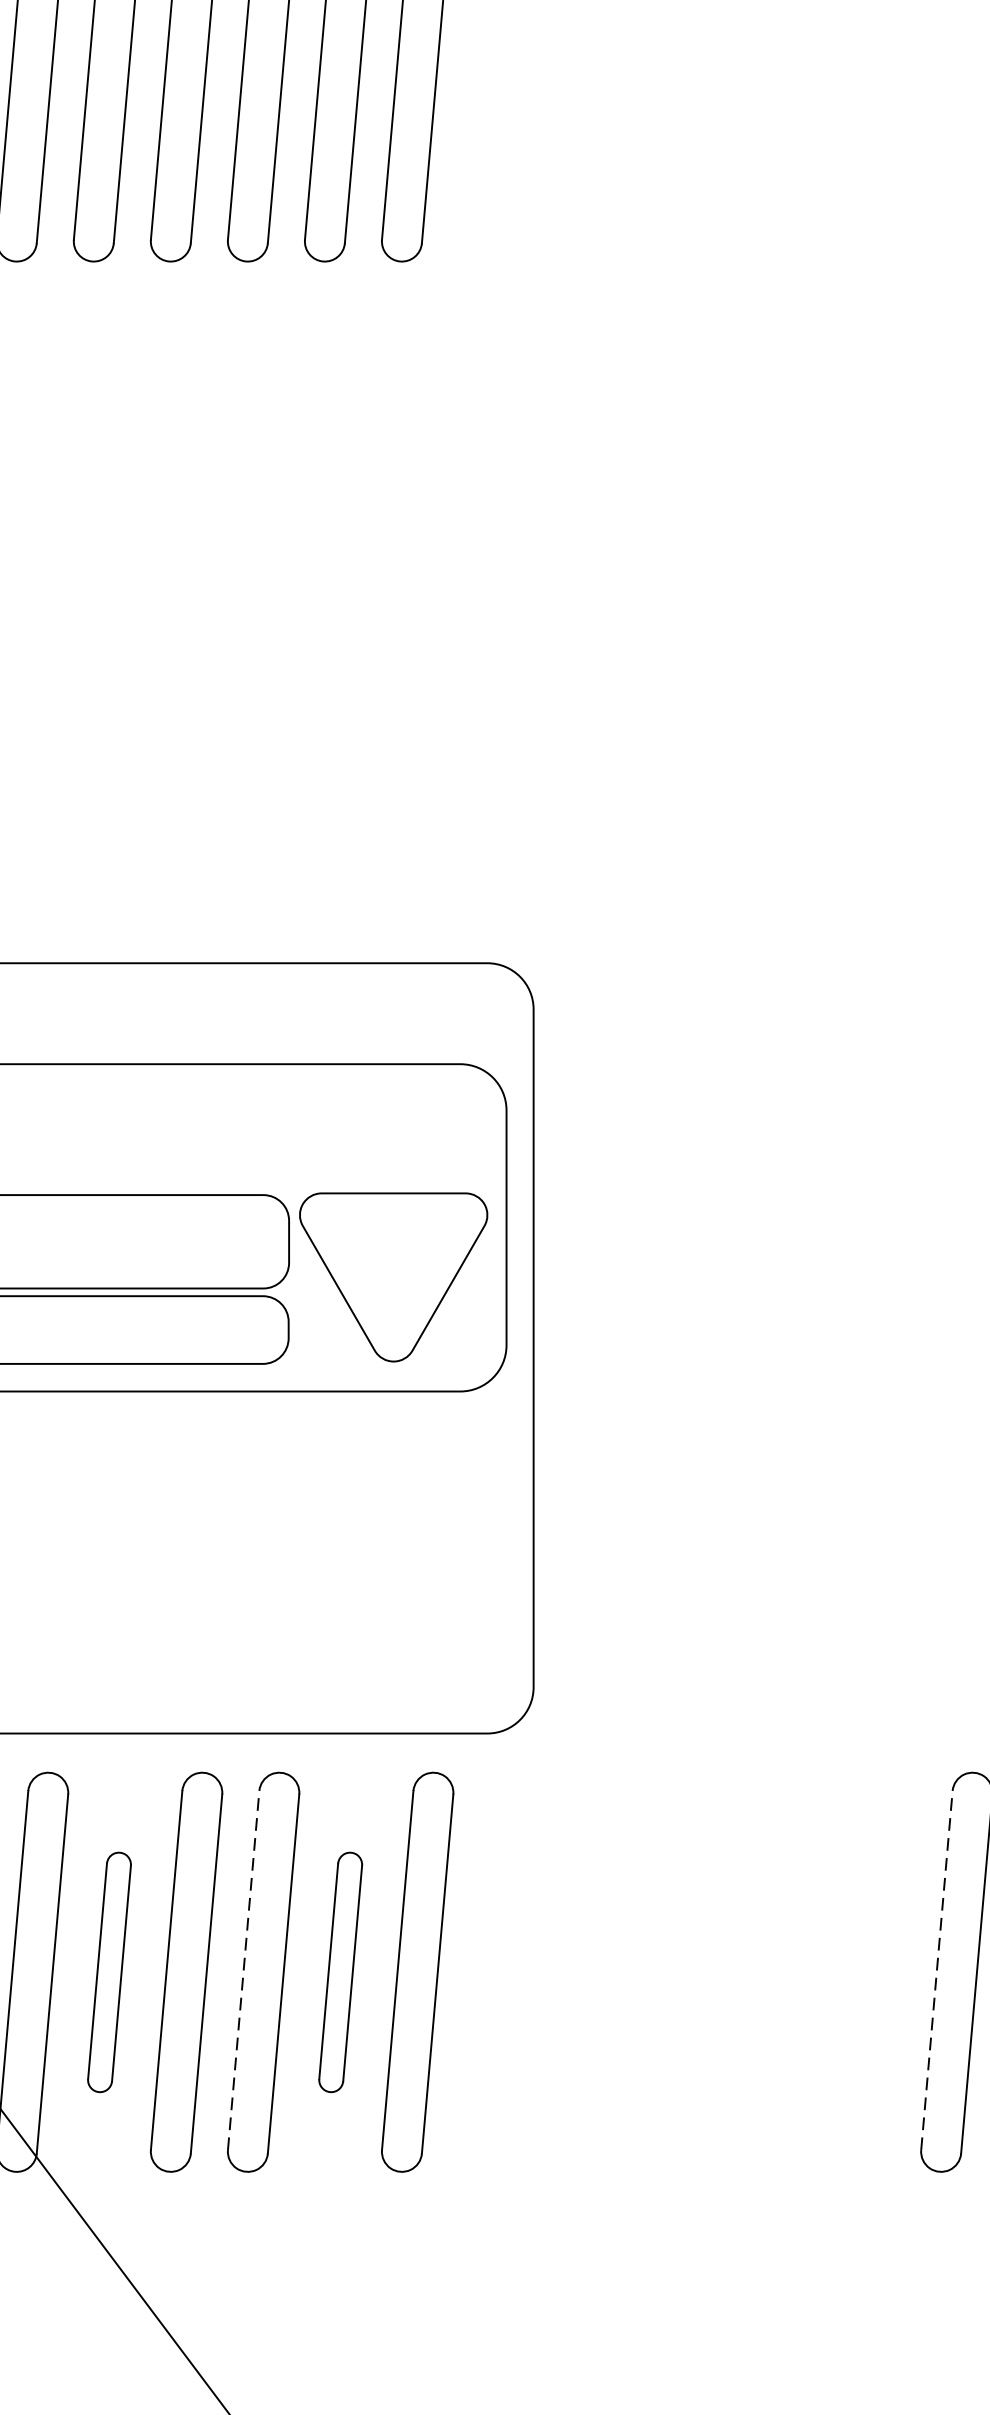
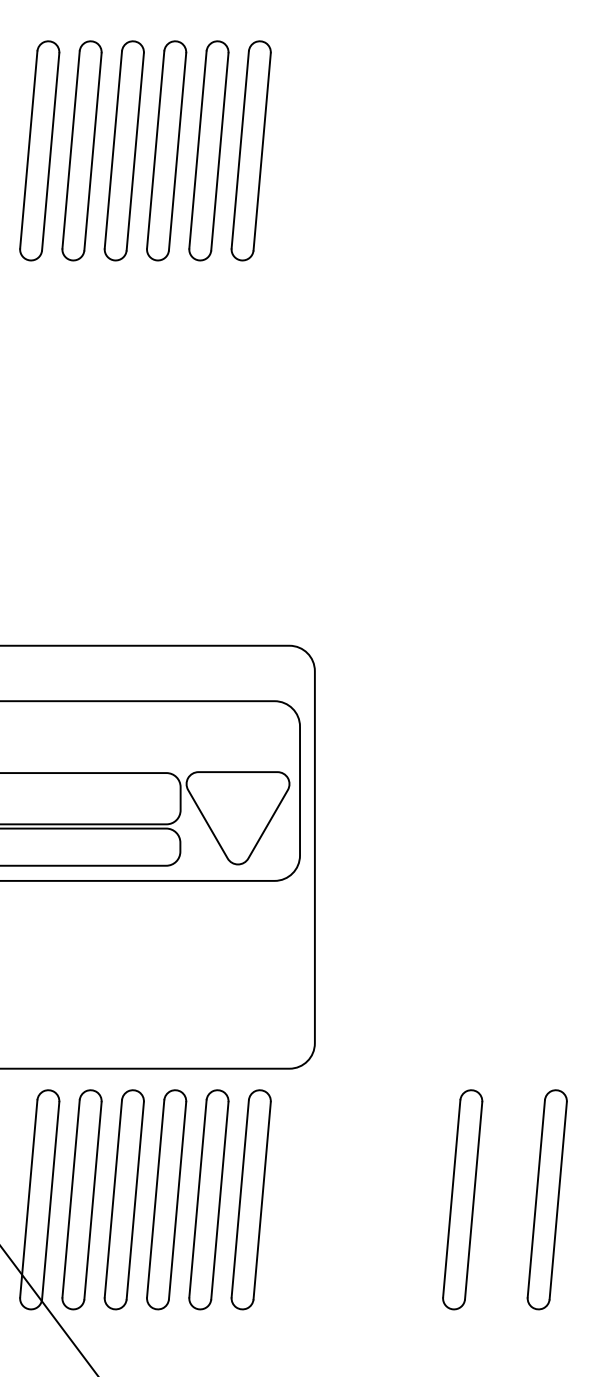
line: (243, 1969) -> (155, 1198), dashed -> solid
line: (937, 1969) -> (536, 1198), dashed -> solid
part: (108, 1971) -> (81, 1199), size x1.67
part: (339, 1971) -> (208, 1199), size x1.67
part: (802, 1971) -> (462, 1199), added

